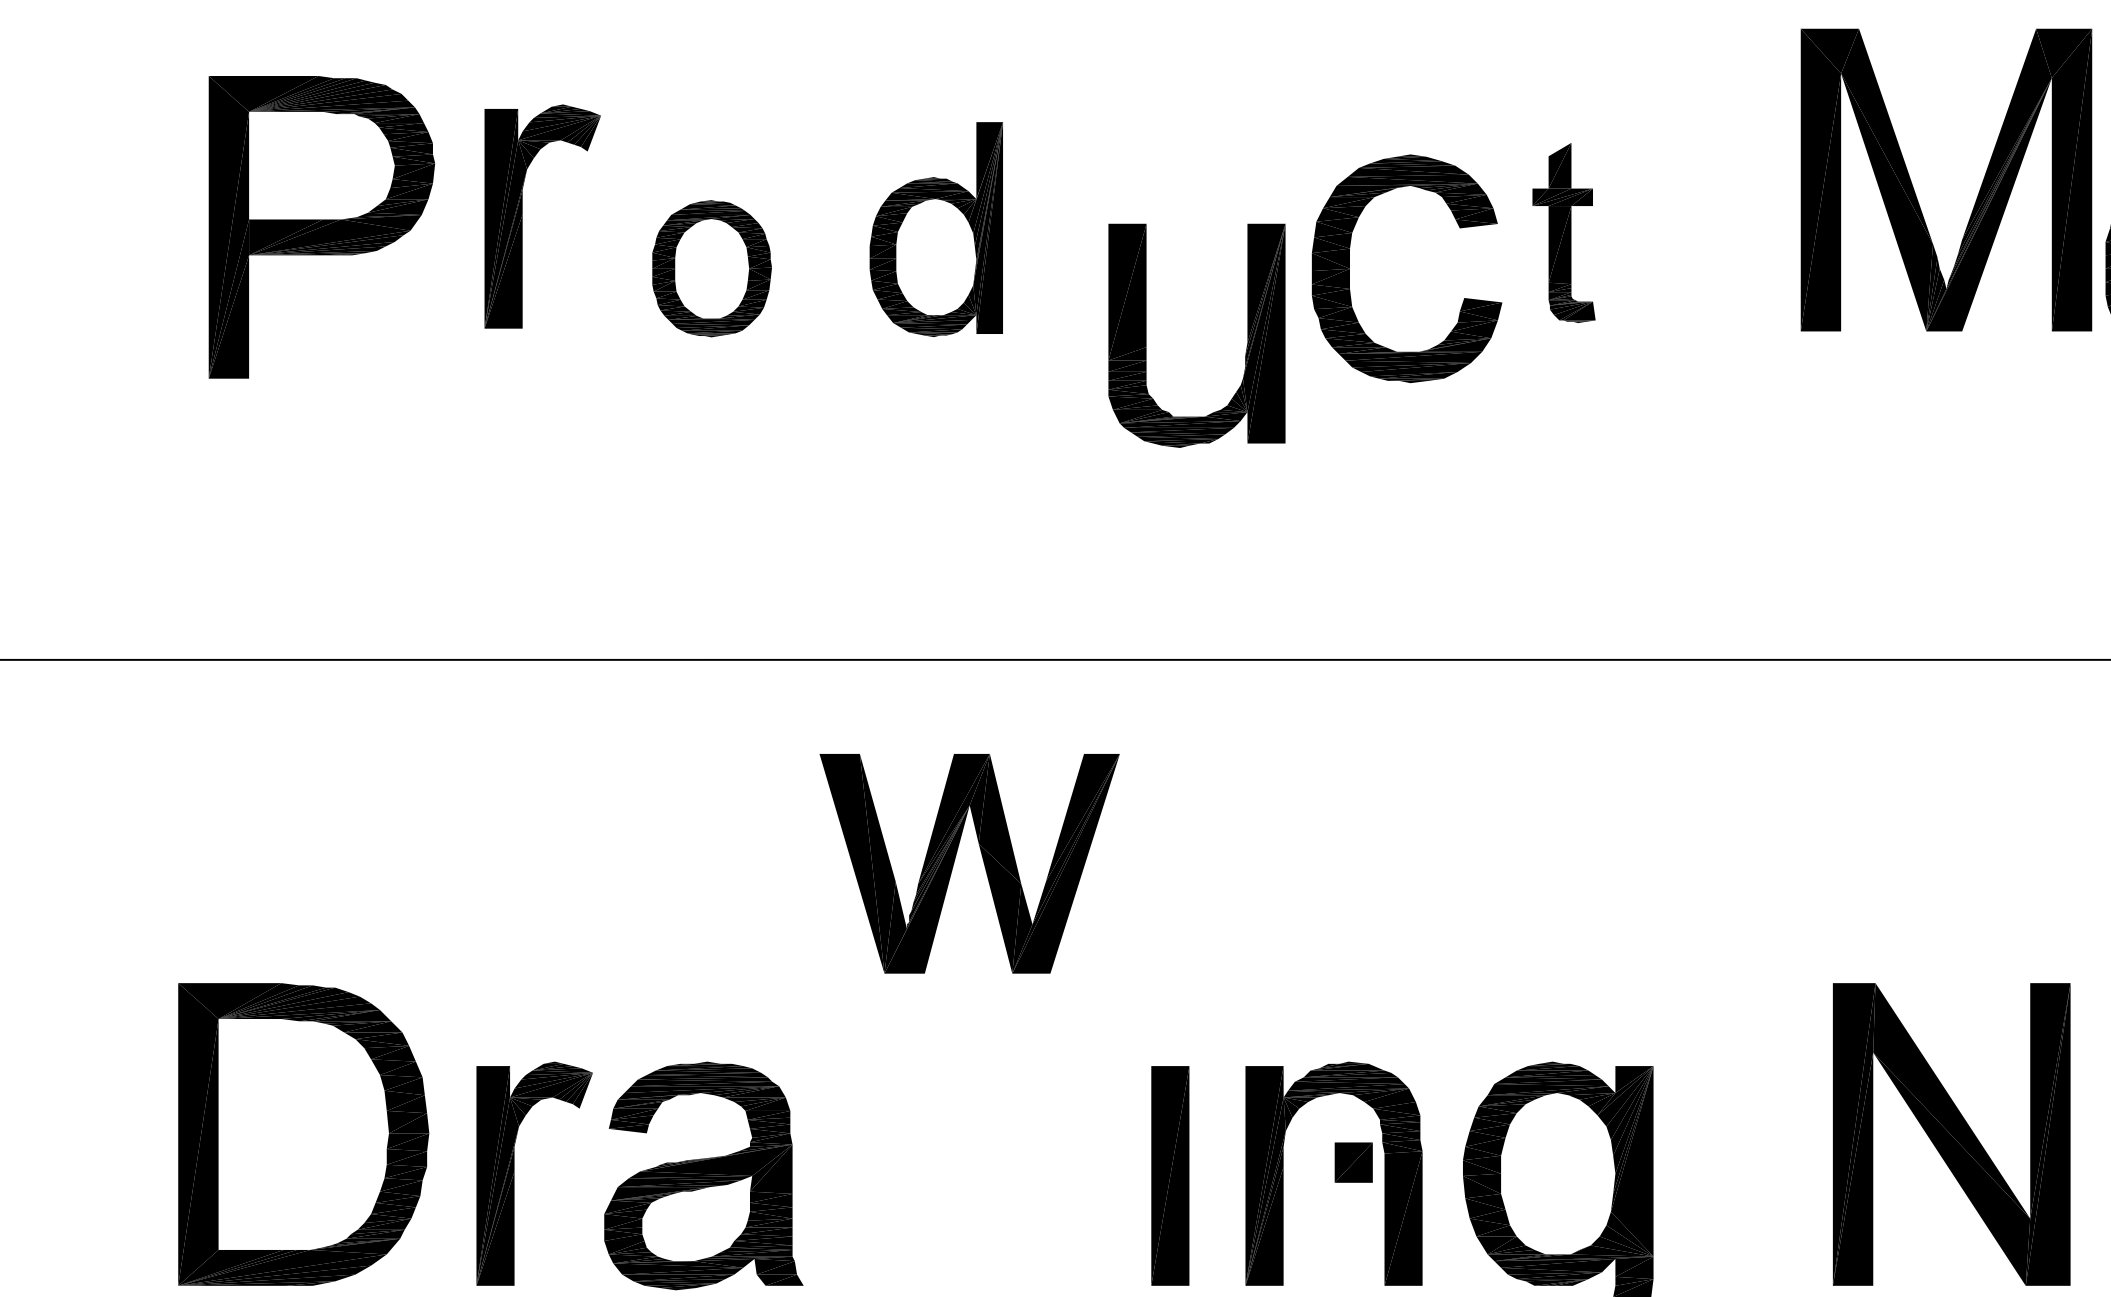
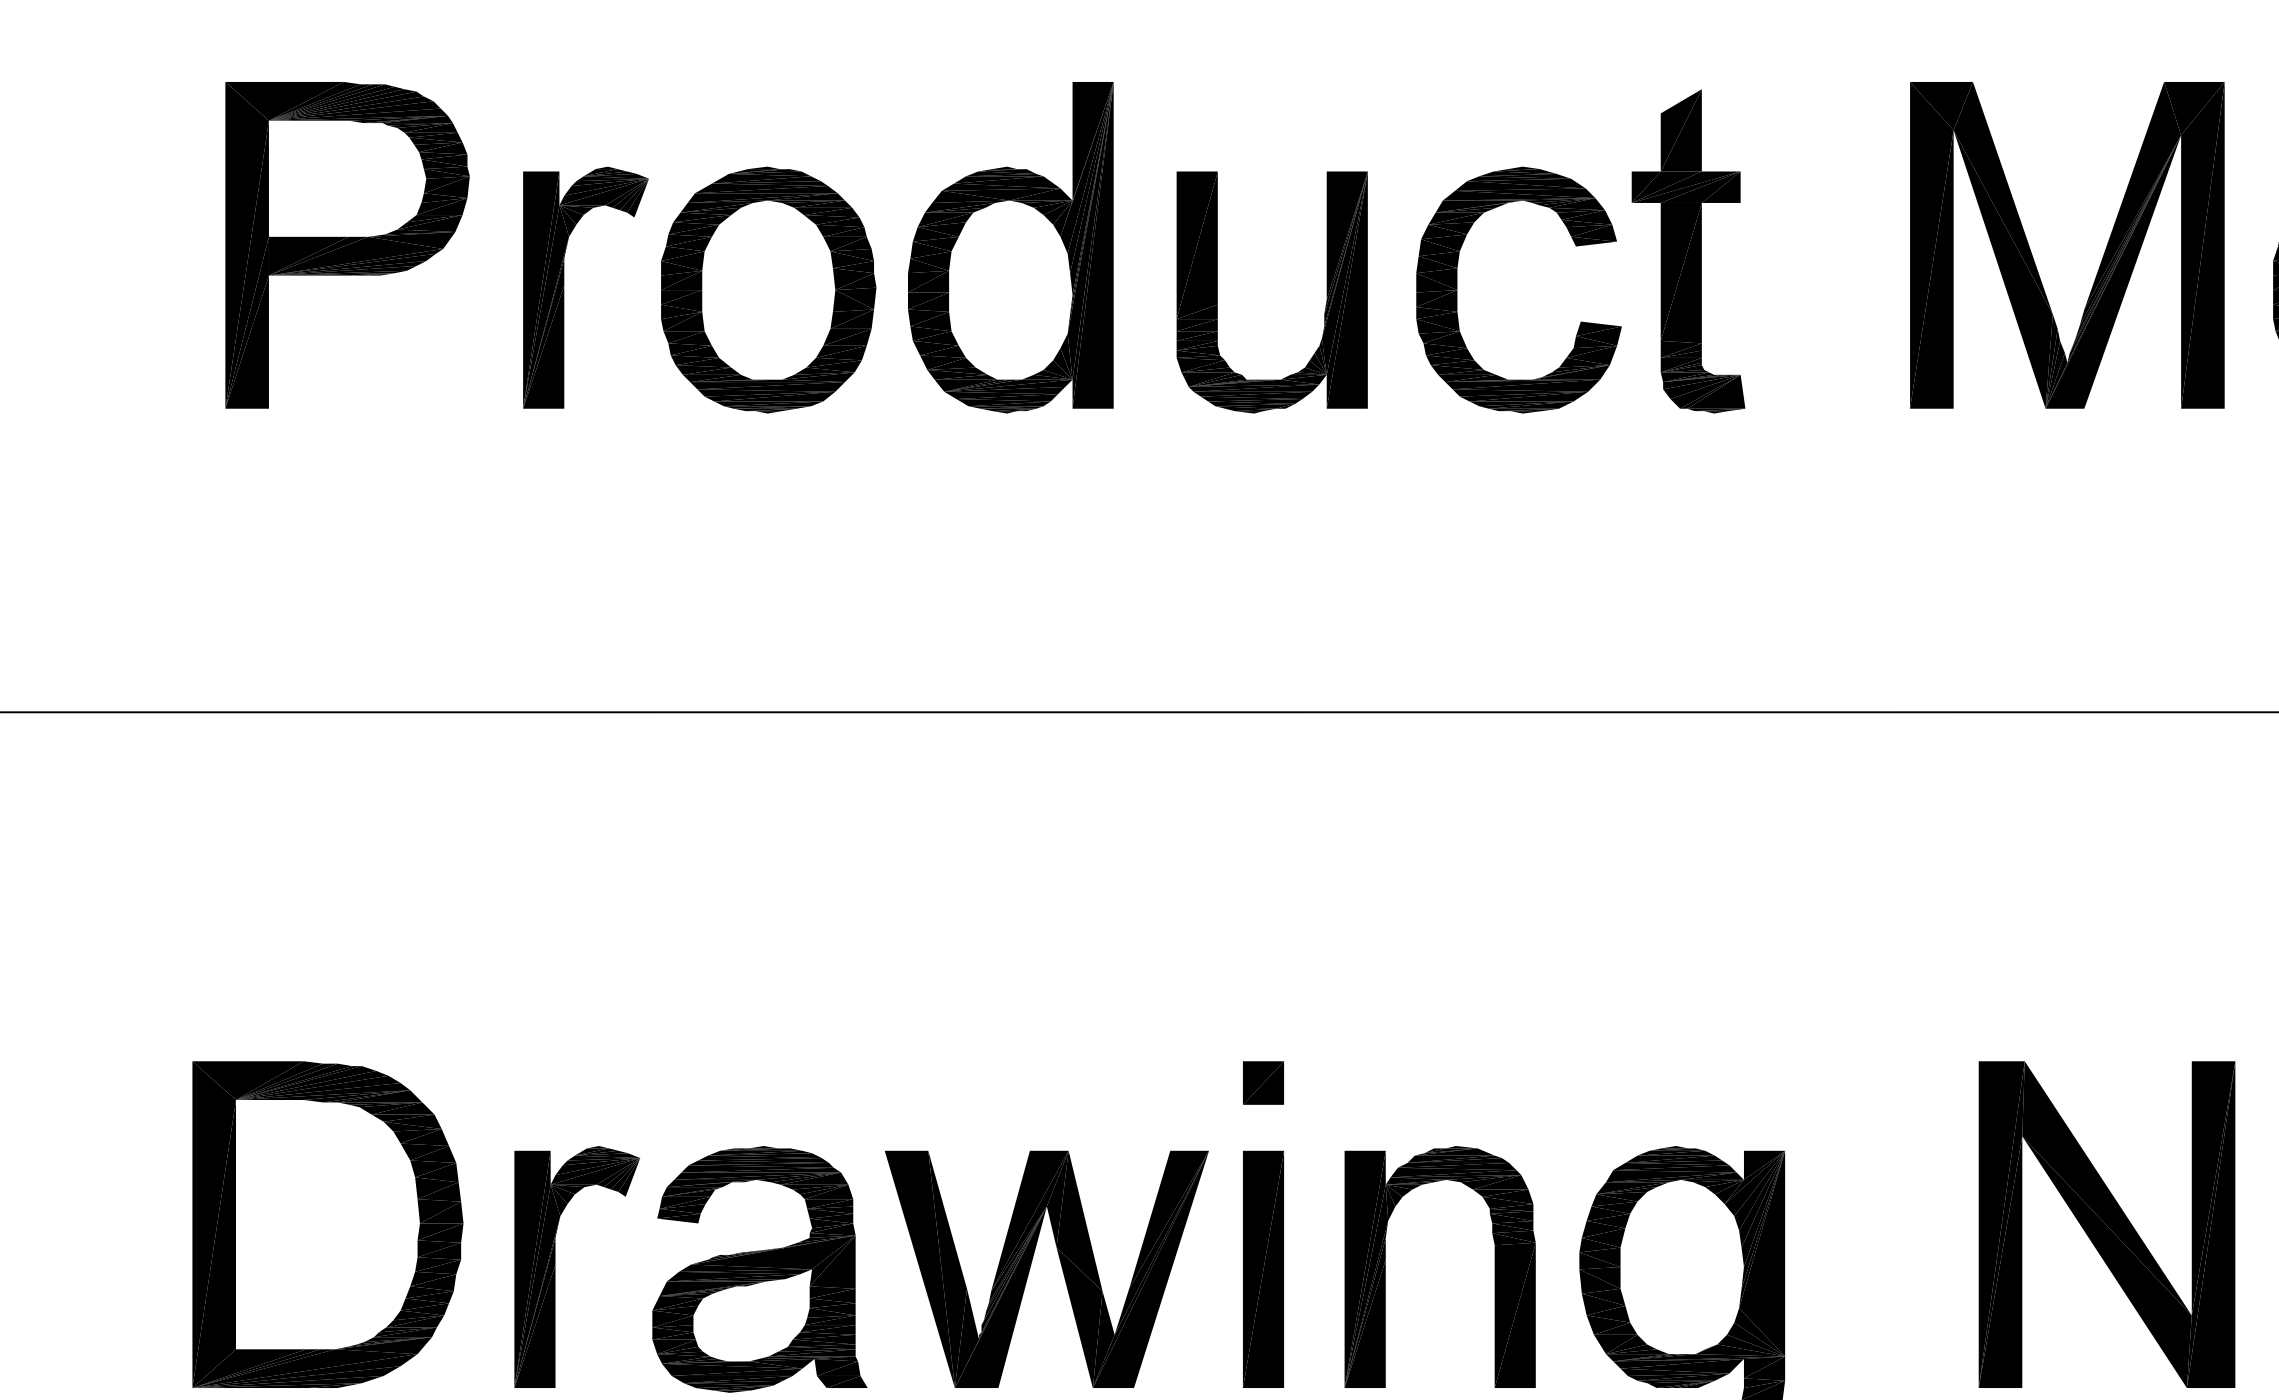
part: (1915, 191) -> (2033, 257), moved
part: (522, 216) -> (564, 287), moved
part: (936, 229) -> (1010, 247), size x1.43
part: (1564, 233) -> (1688, 251), size x1.67
part: (711, 268) -> (768, 289), size x1.67
part: (1146, 335) -> (1217, 292), moved
part: (982, 858) -> (1060, 1263), moved
part: (1353, 1162) -> (1263, 1082), moved

